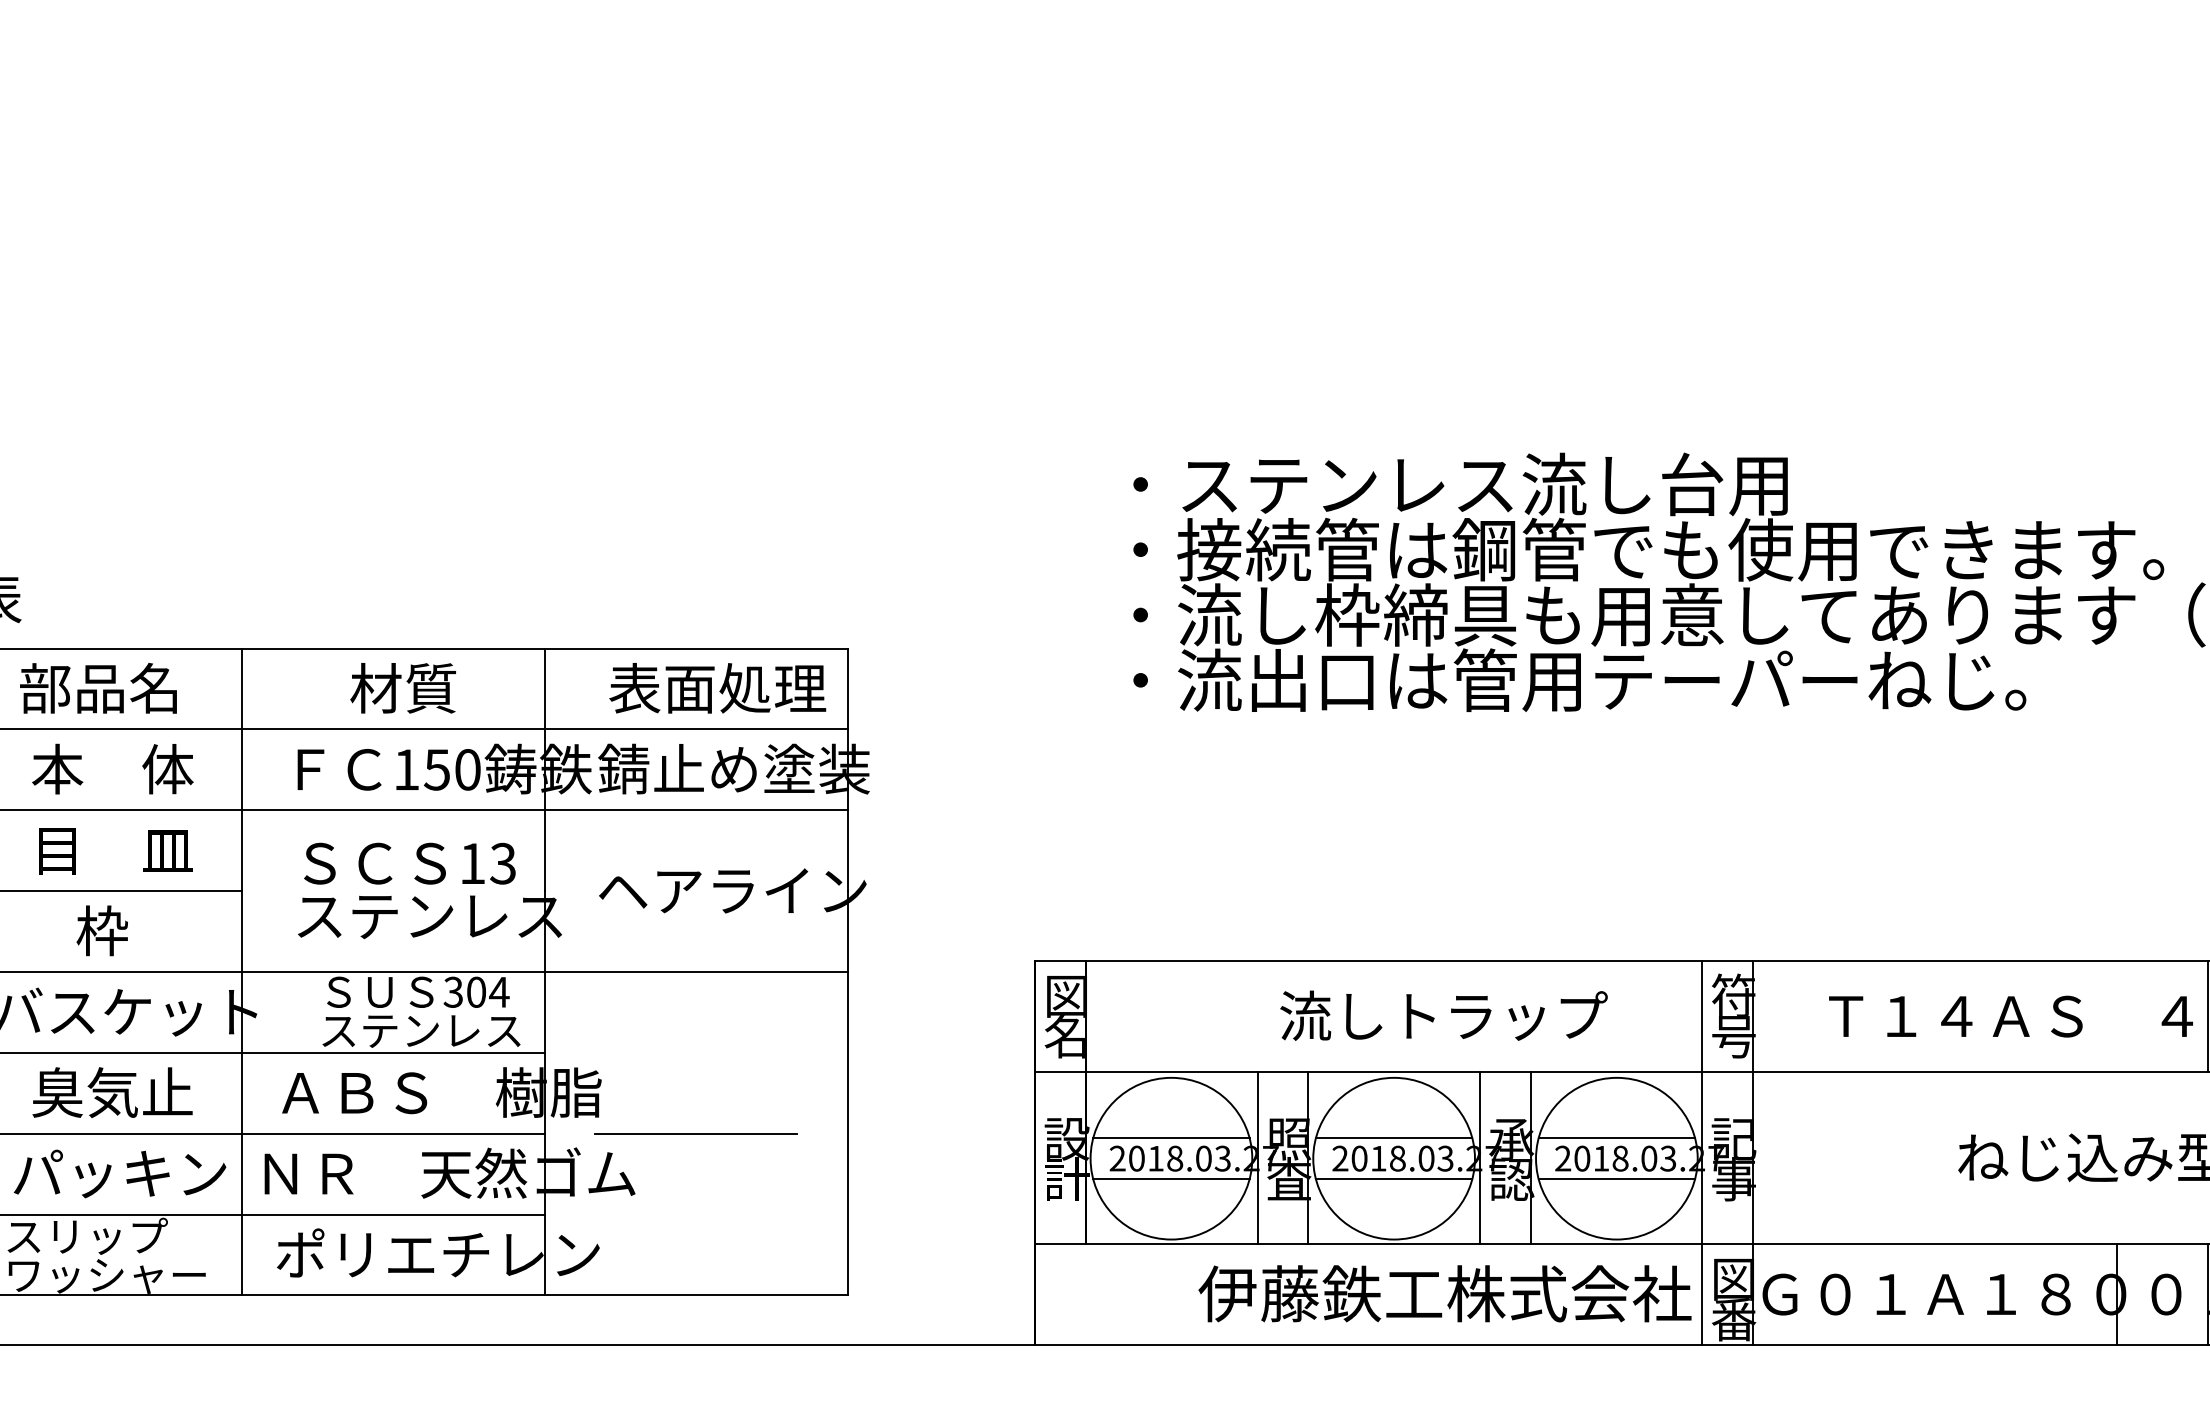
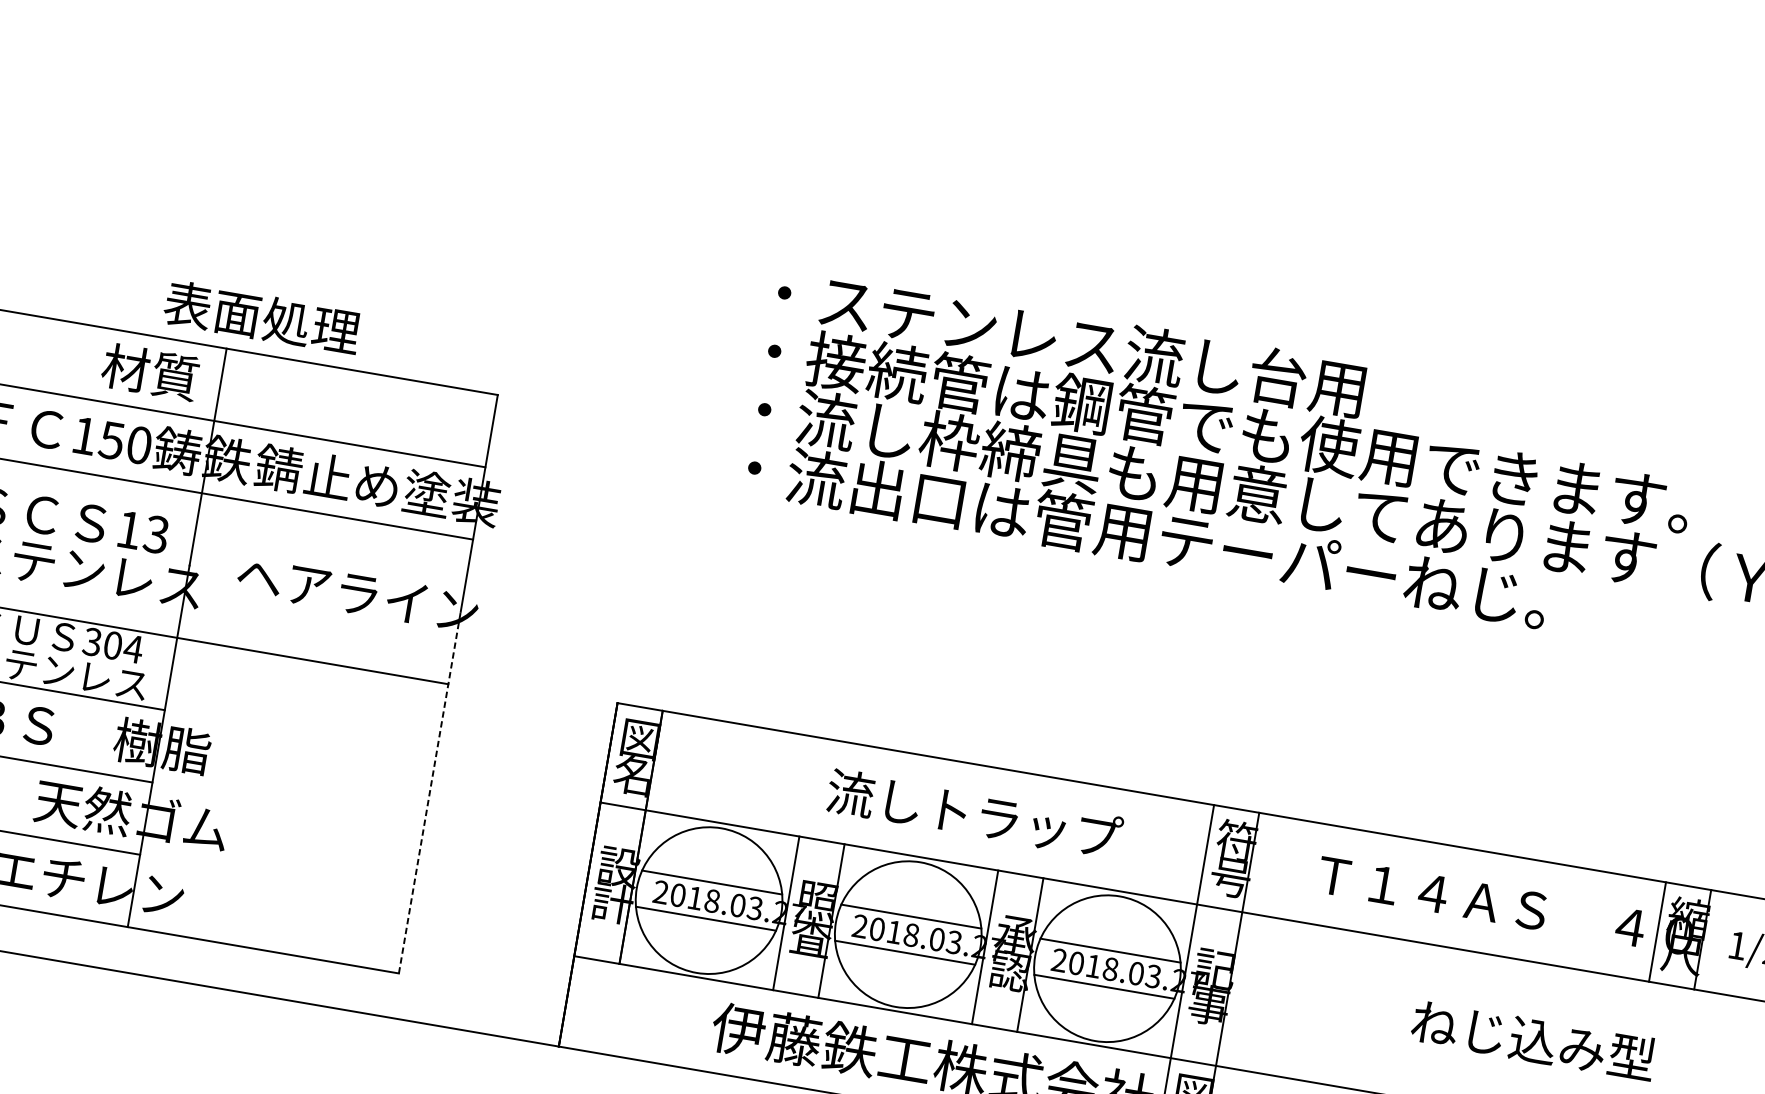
text: (402, 688) -> (149, 372), moved
text: (717, 688) -> (262, 317), moved
line: (847, 1092) -> (429, 791), solid -> dashed
line: (696, 1133) -> (288, 805), removed

